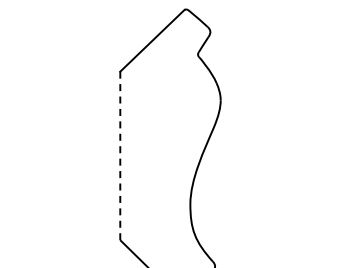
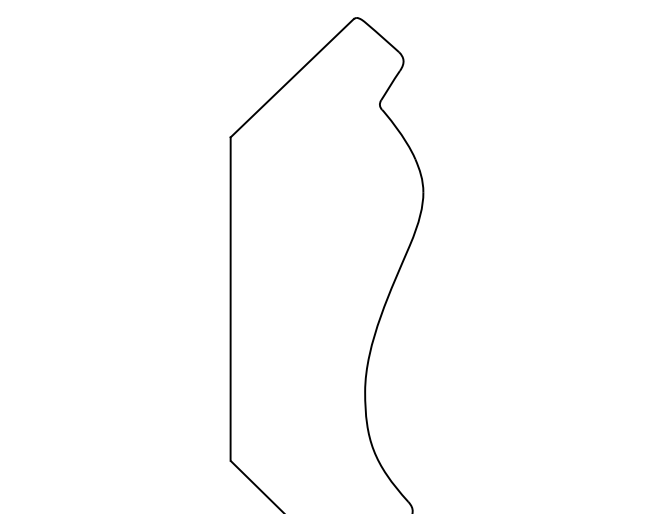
line: (120, 155) -> (231, 298), dashed -> solid

